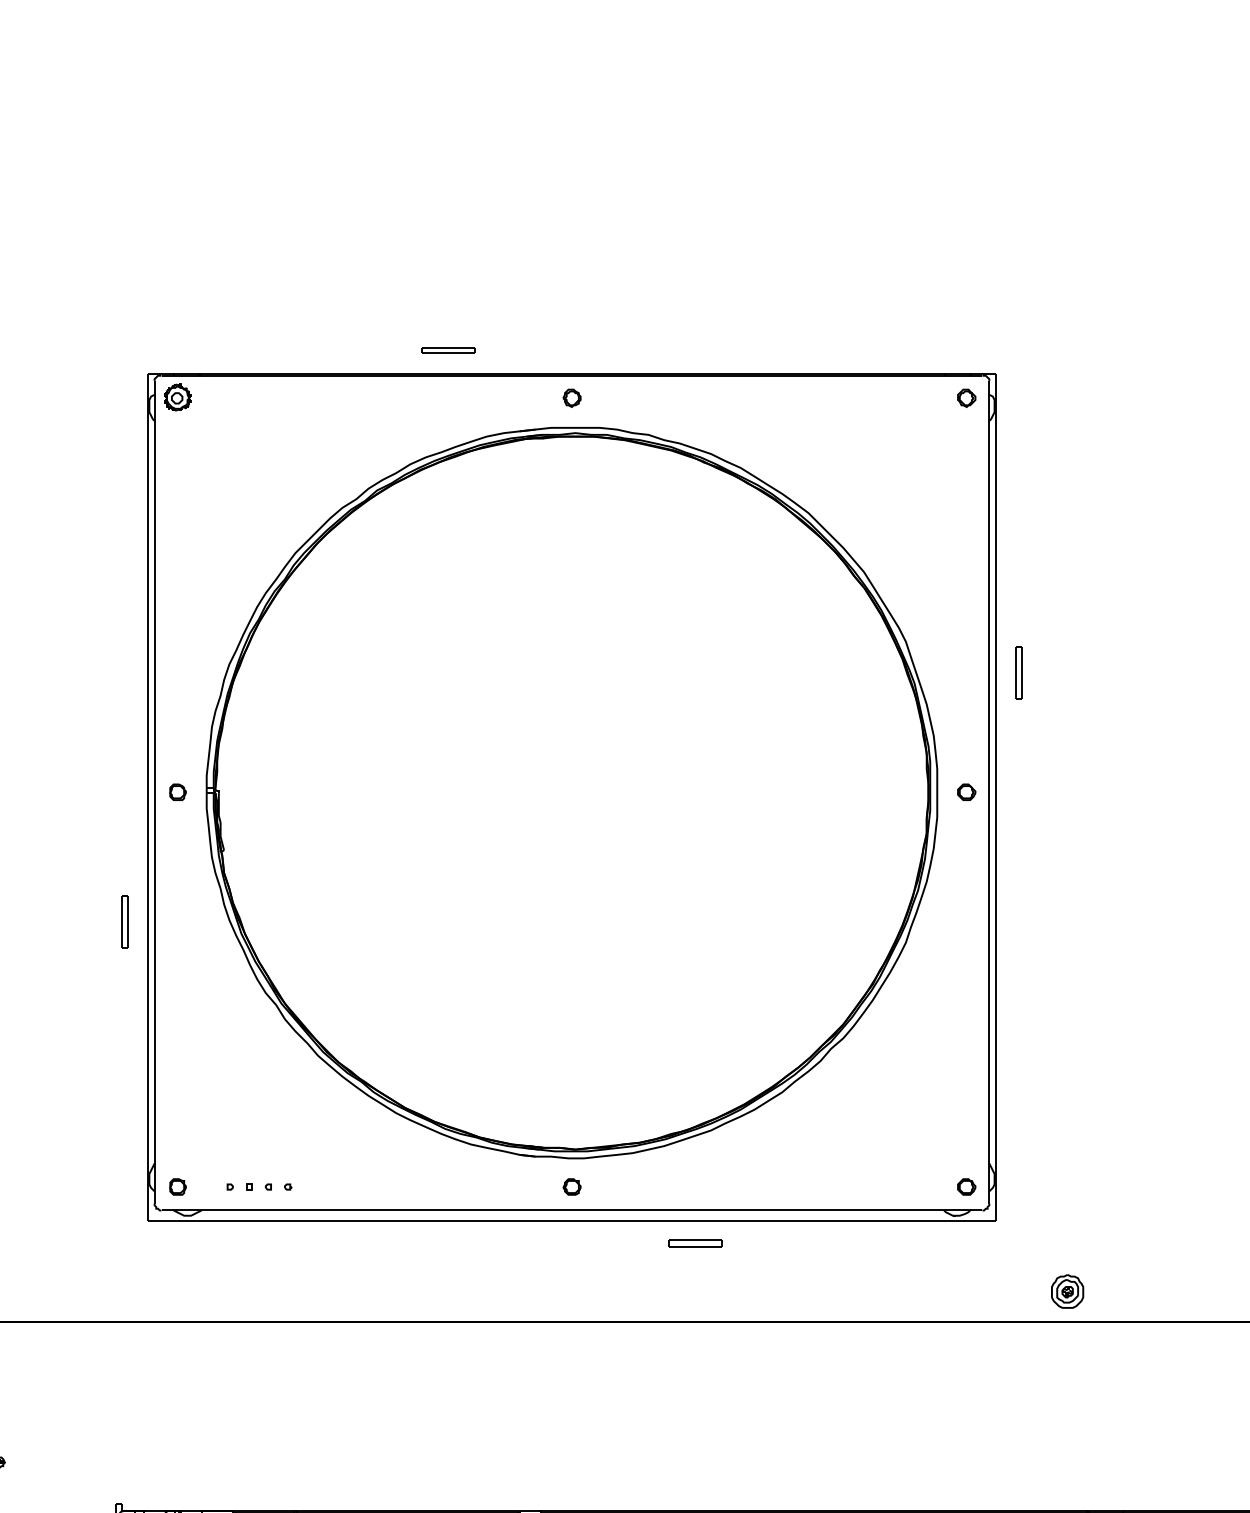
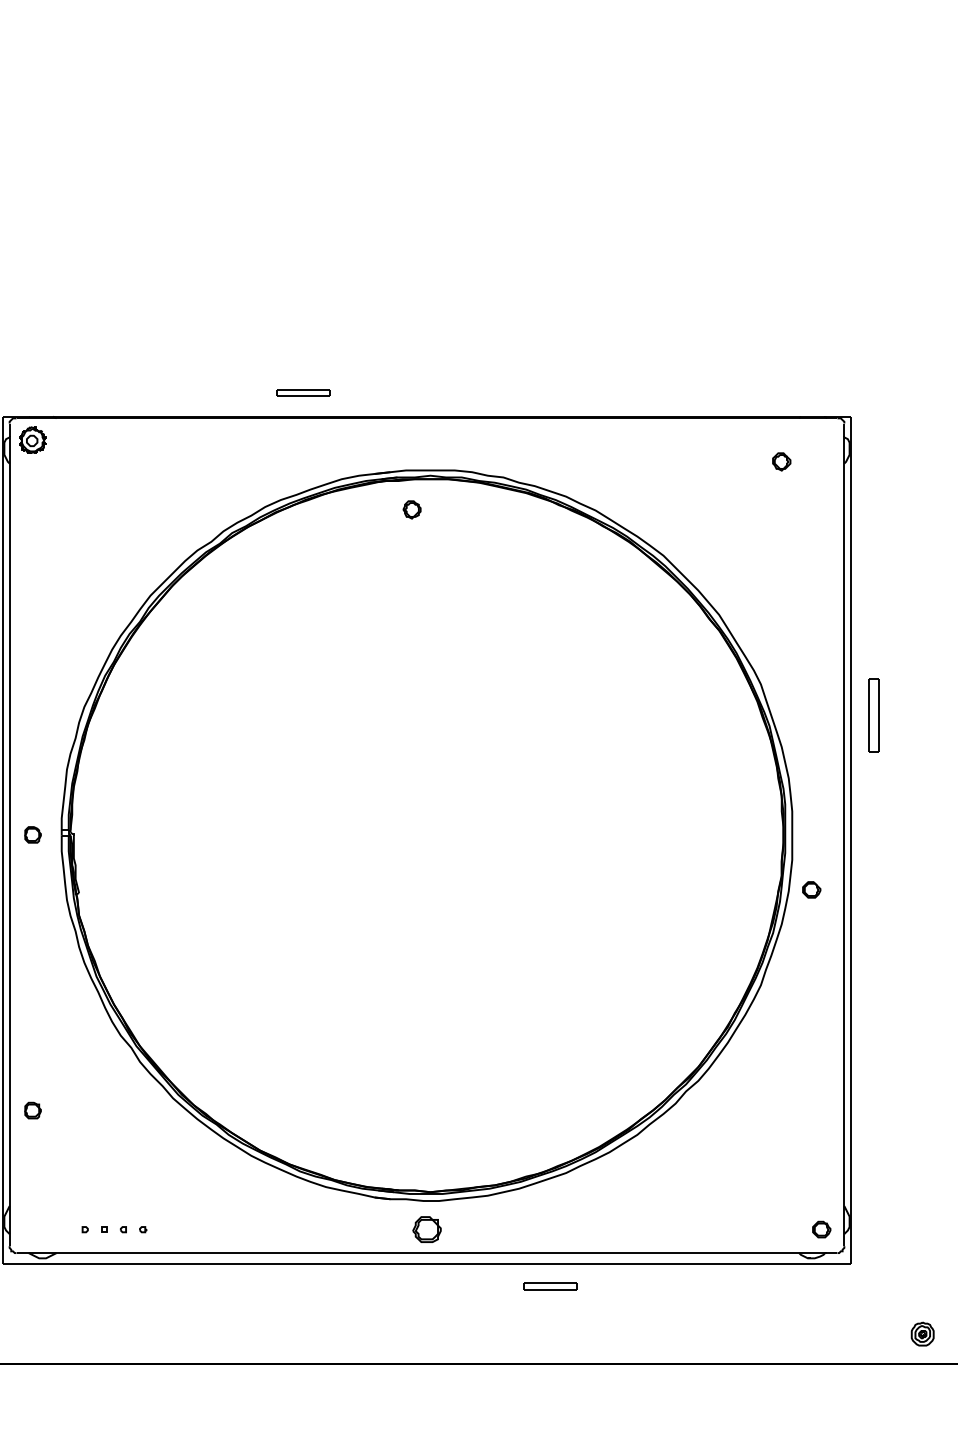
part: (571, 397) -> (411, 509), moved
part: (966, 397) -> (781, 461), moved
part: (1018, 672) -> (873, 715), size x1.4
part: (966, 791) -> (811, 889), moved
part: (177, 1186) -> (32, 1110), moved
part: (571, 1186) -> (426, 1229), size x1.6
part: (1067, 1291) -> (922, 1334), size x0.7

